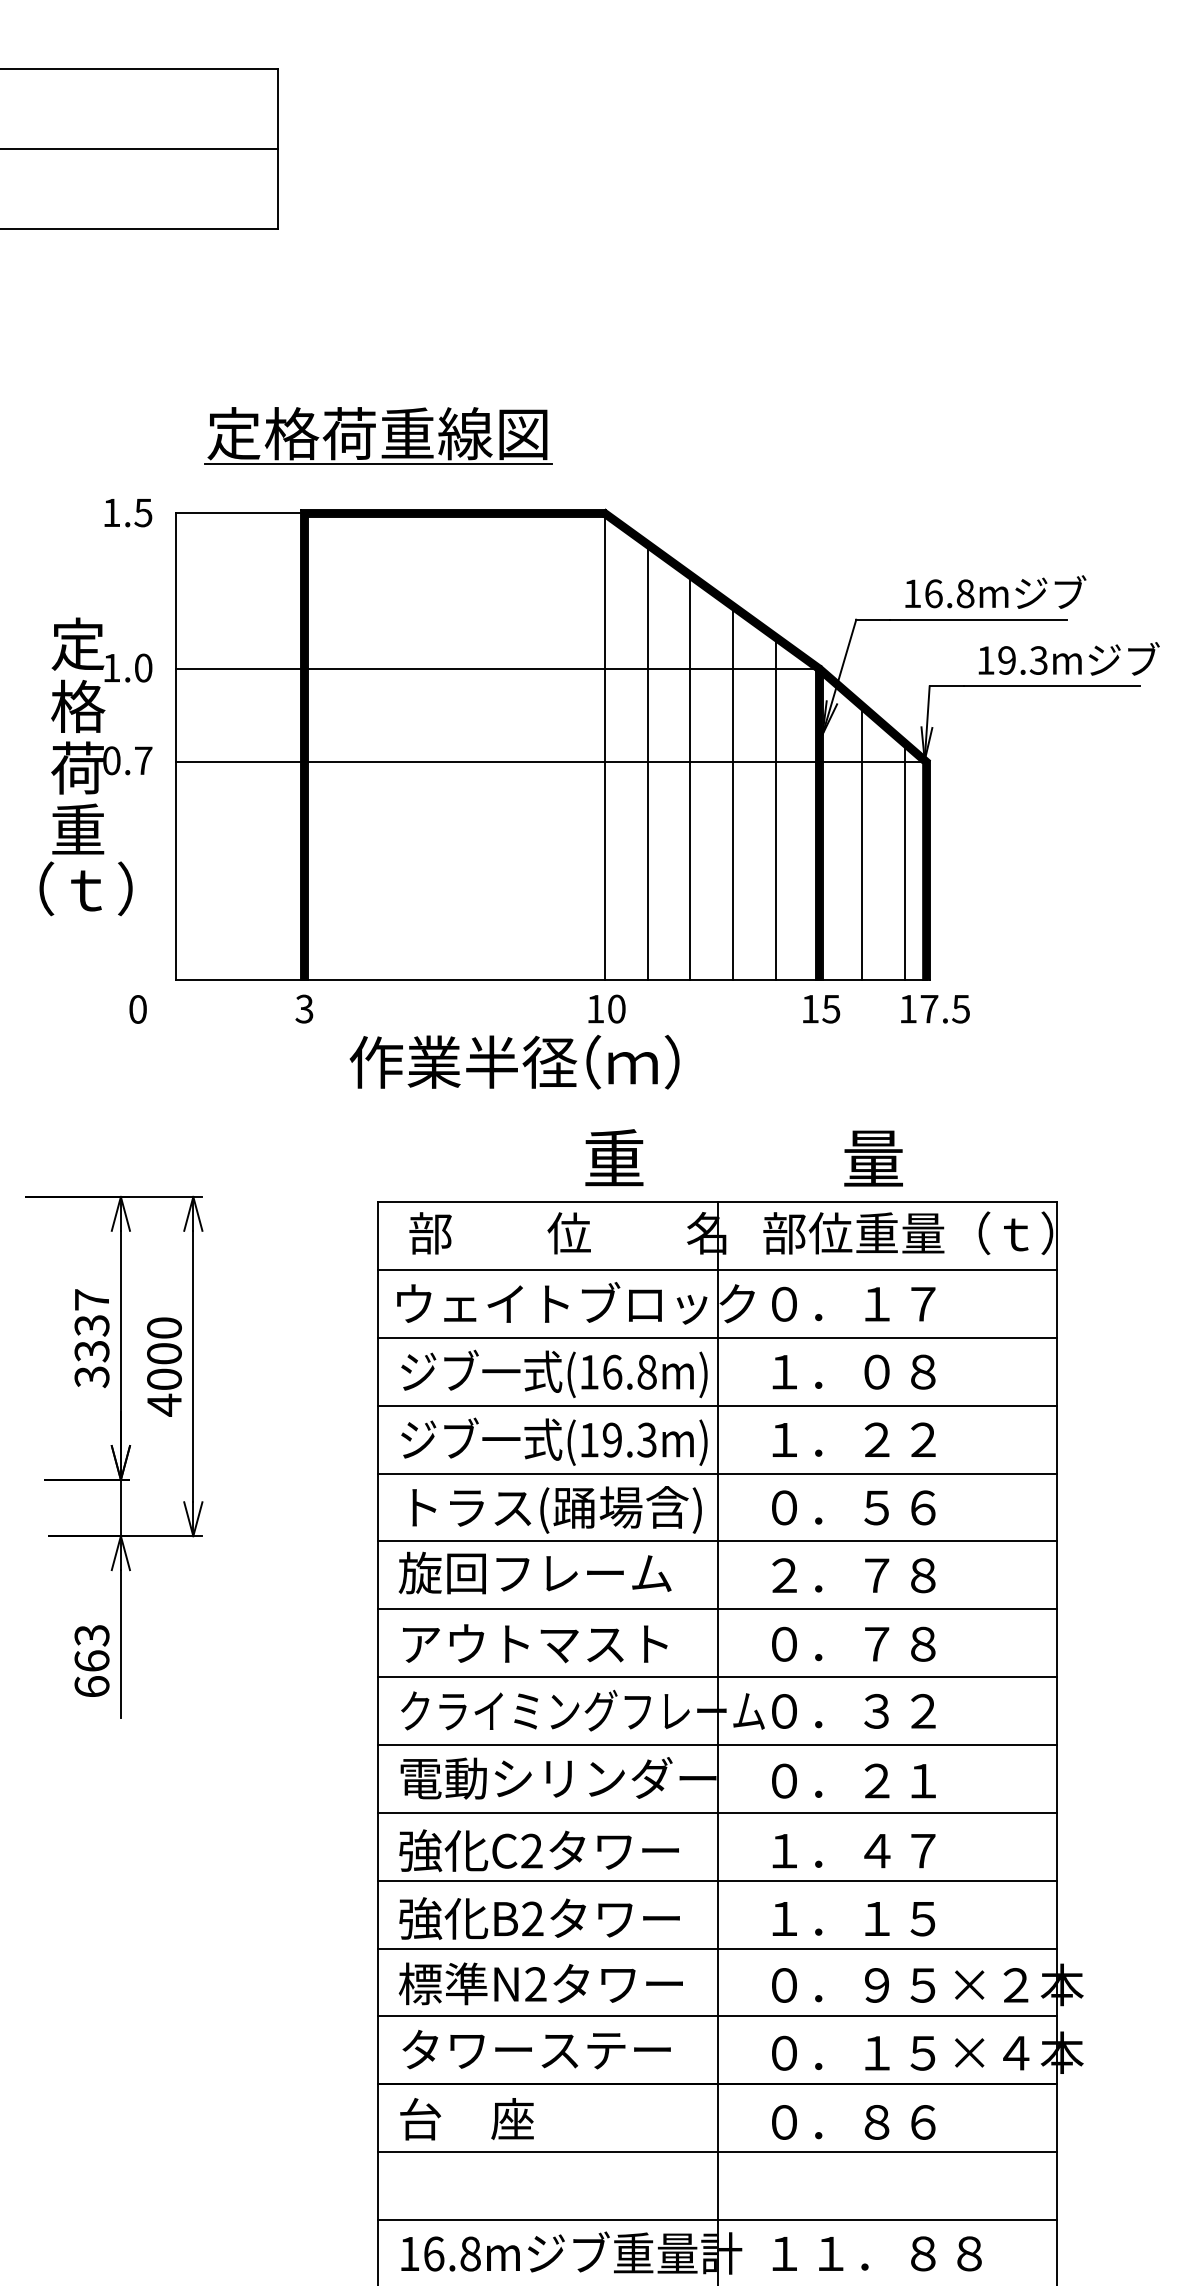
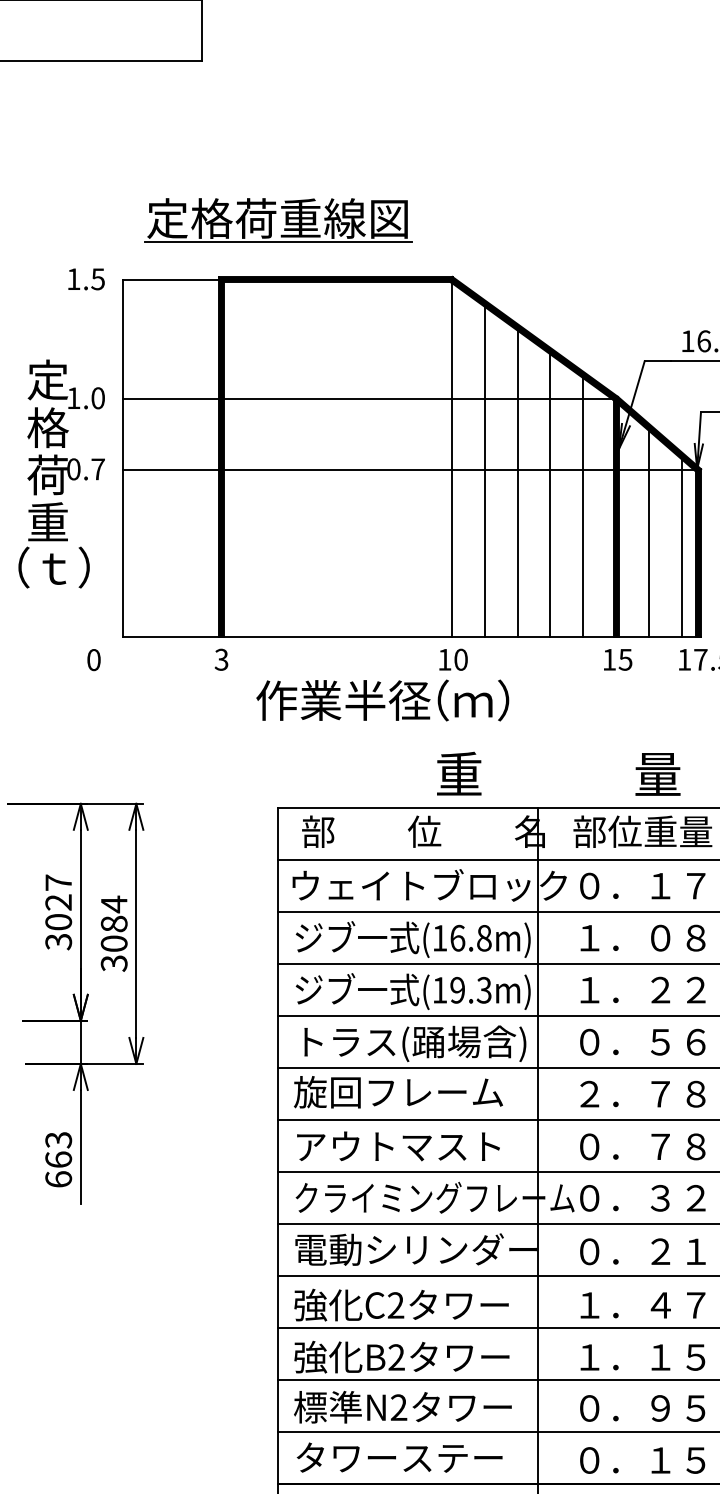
text: (91, 1338) -> (58, 912), 3337 -> 3027
text: (164, 1366) -> (114, 933), 4000 -> 3084

